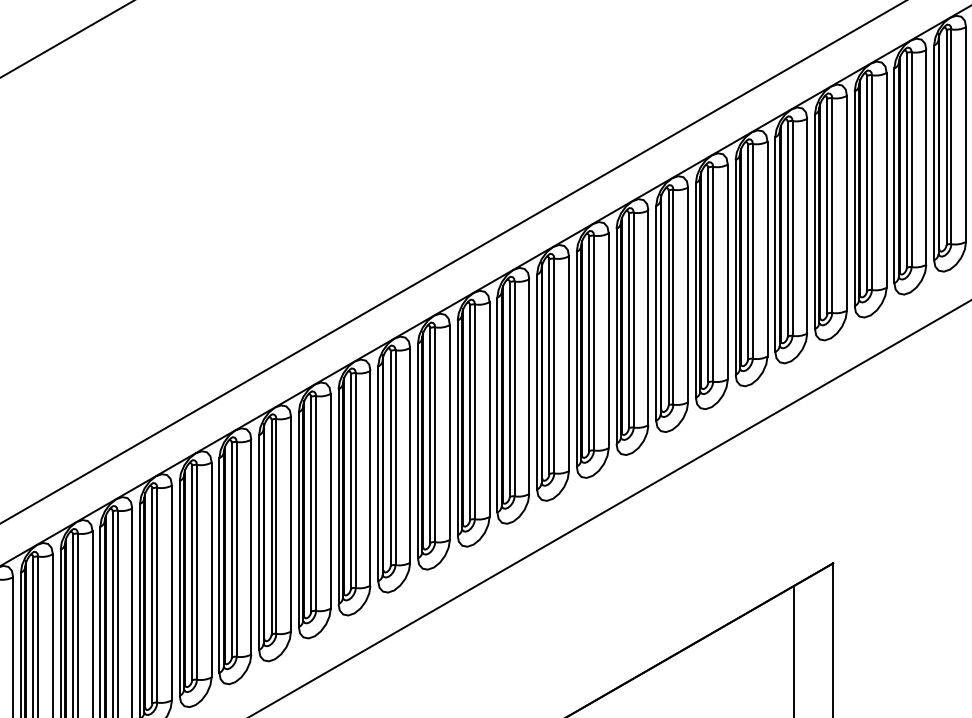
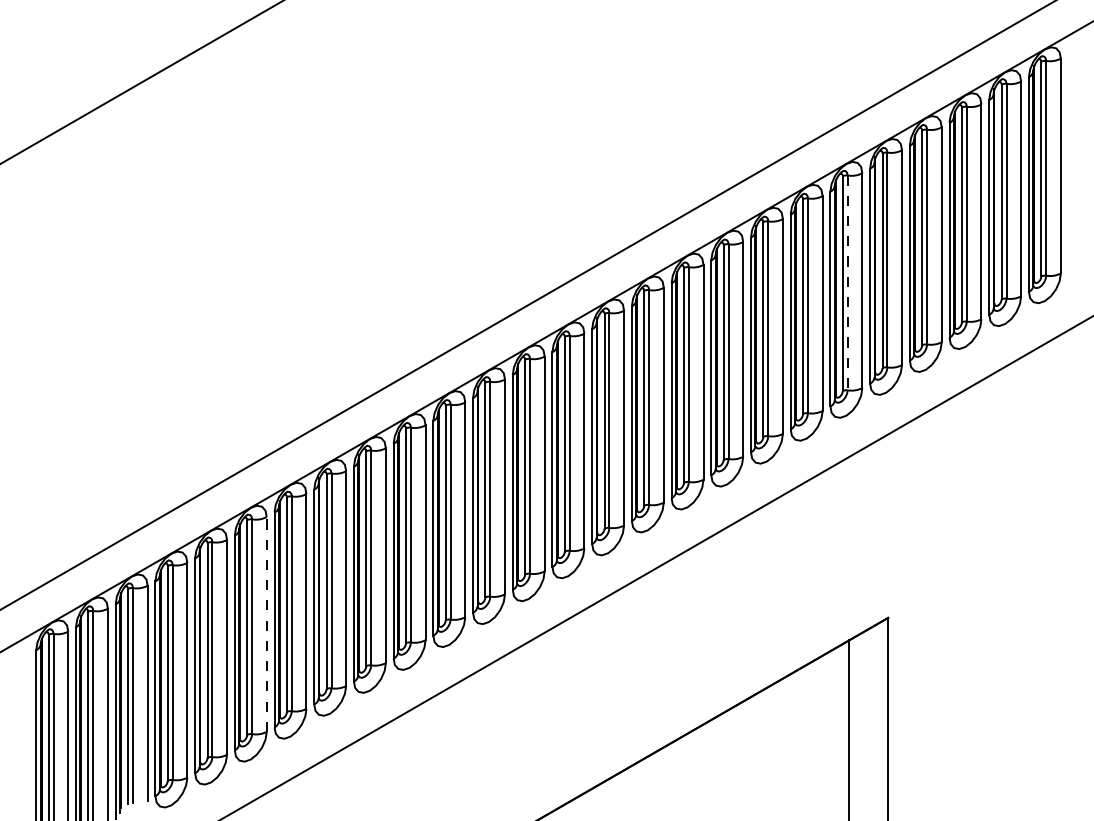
line: (792, 229) -> (847, 283), solid -> dashed
line: (211, 569) -> (266, 623), solid -> dashed

